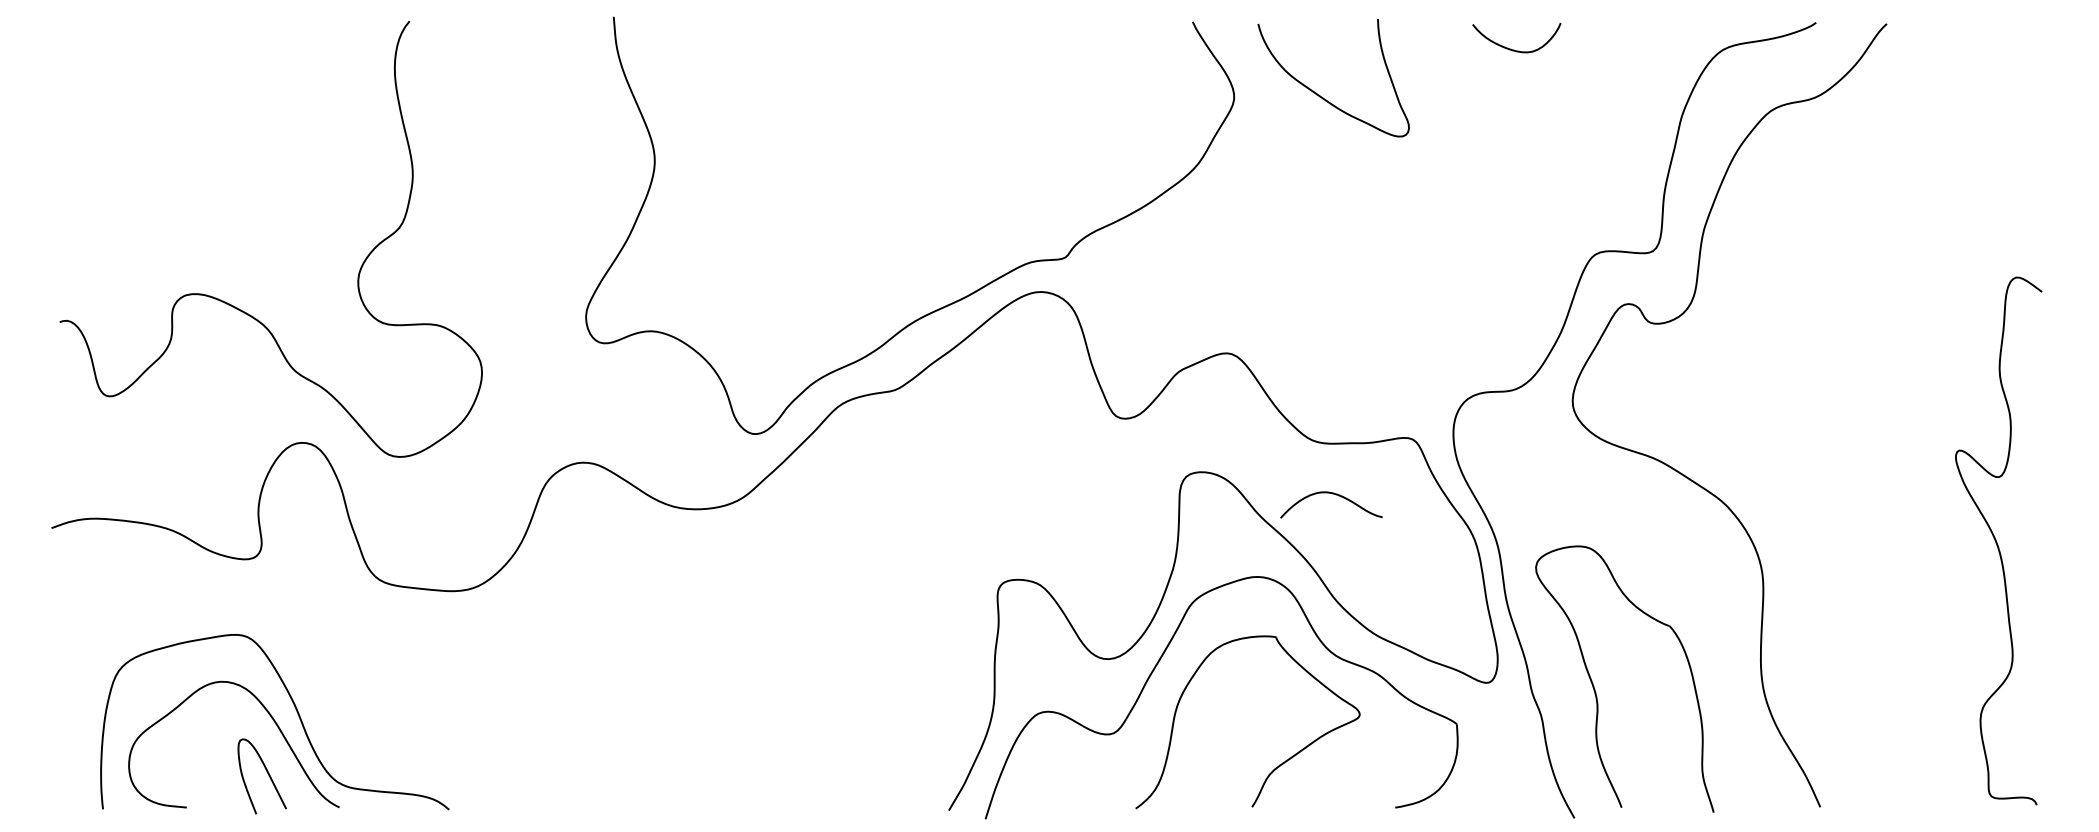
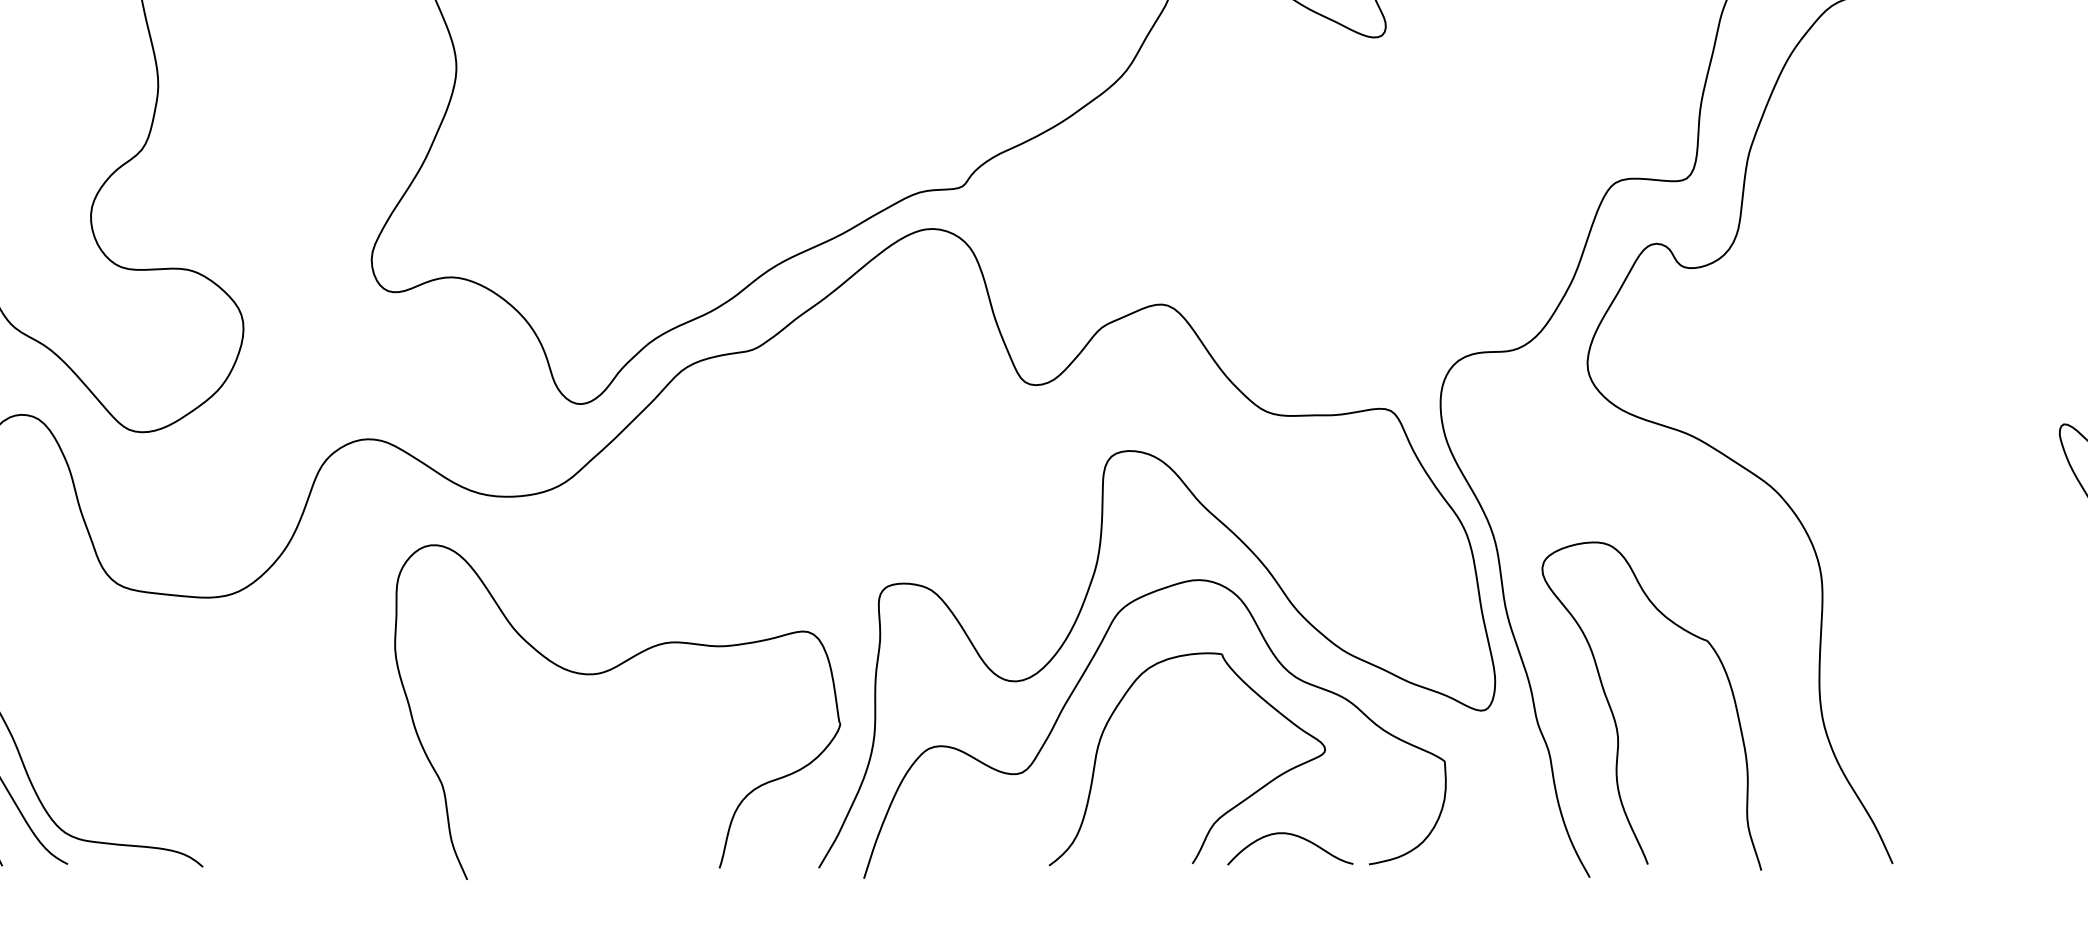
curve: (1335, 495) -> (1295, 837), moved
part: (775, 652) -> (605, 673), added

